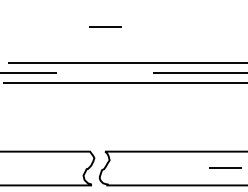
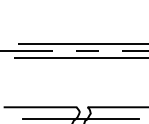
line: (105, 26) -> (87, 50), moved
line: (96, 167) -> (81, 118), added

